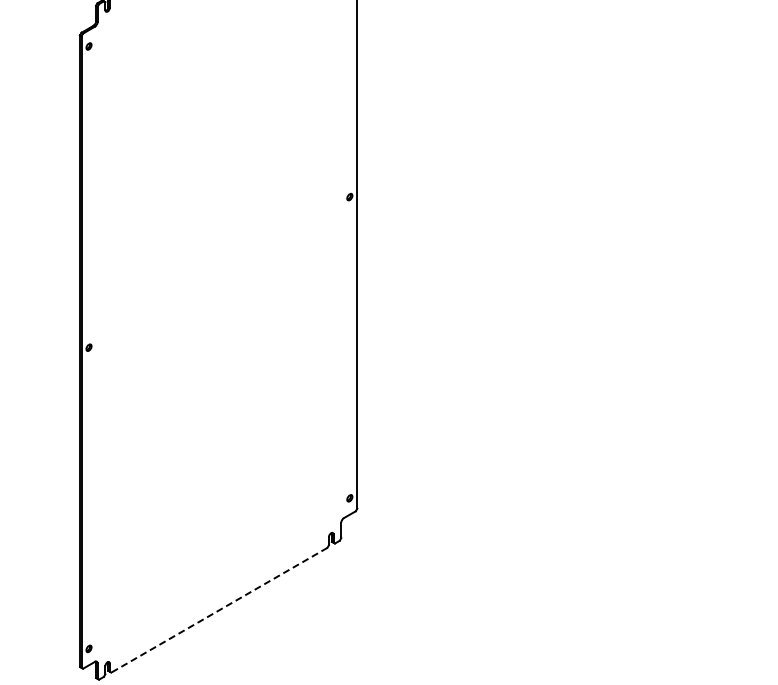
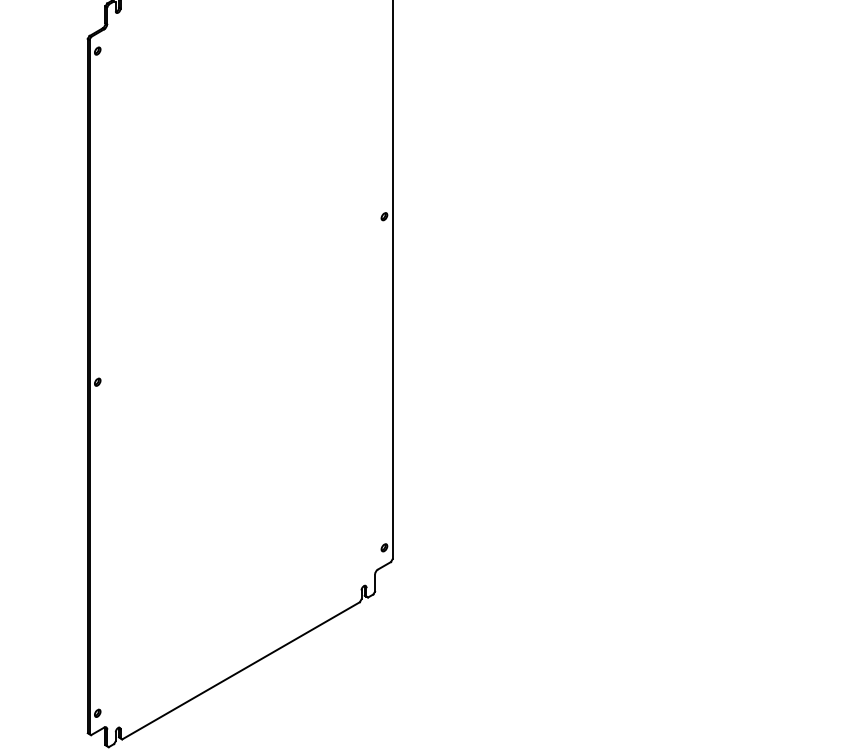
line: (219, 610) -> (241, 671), dashed -> solid

